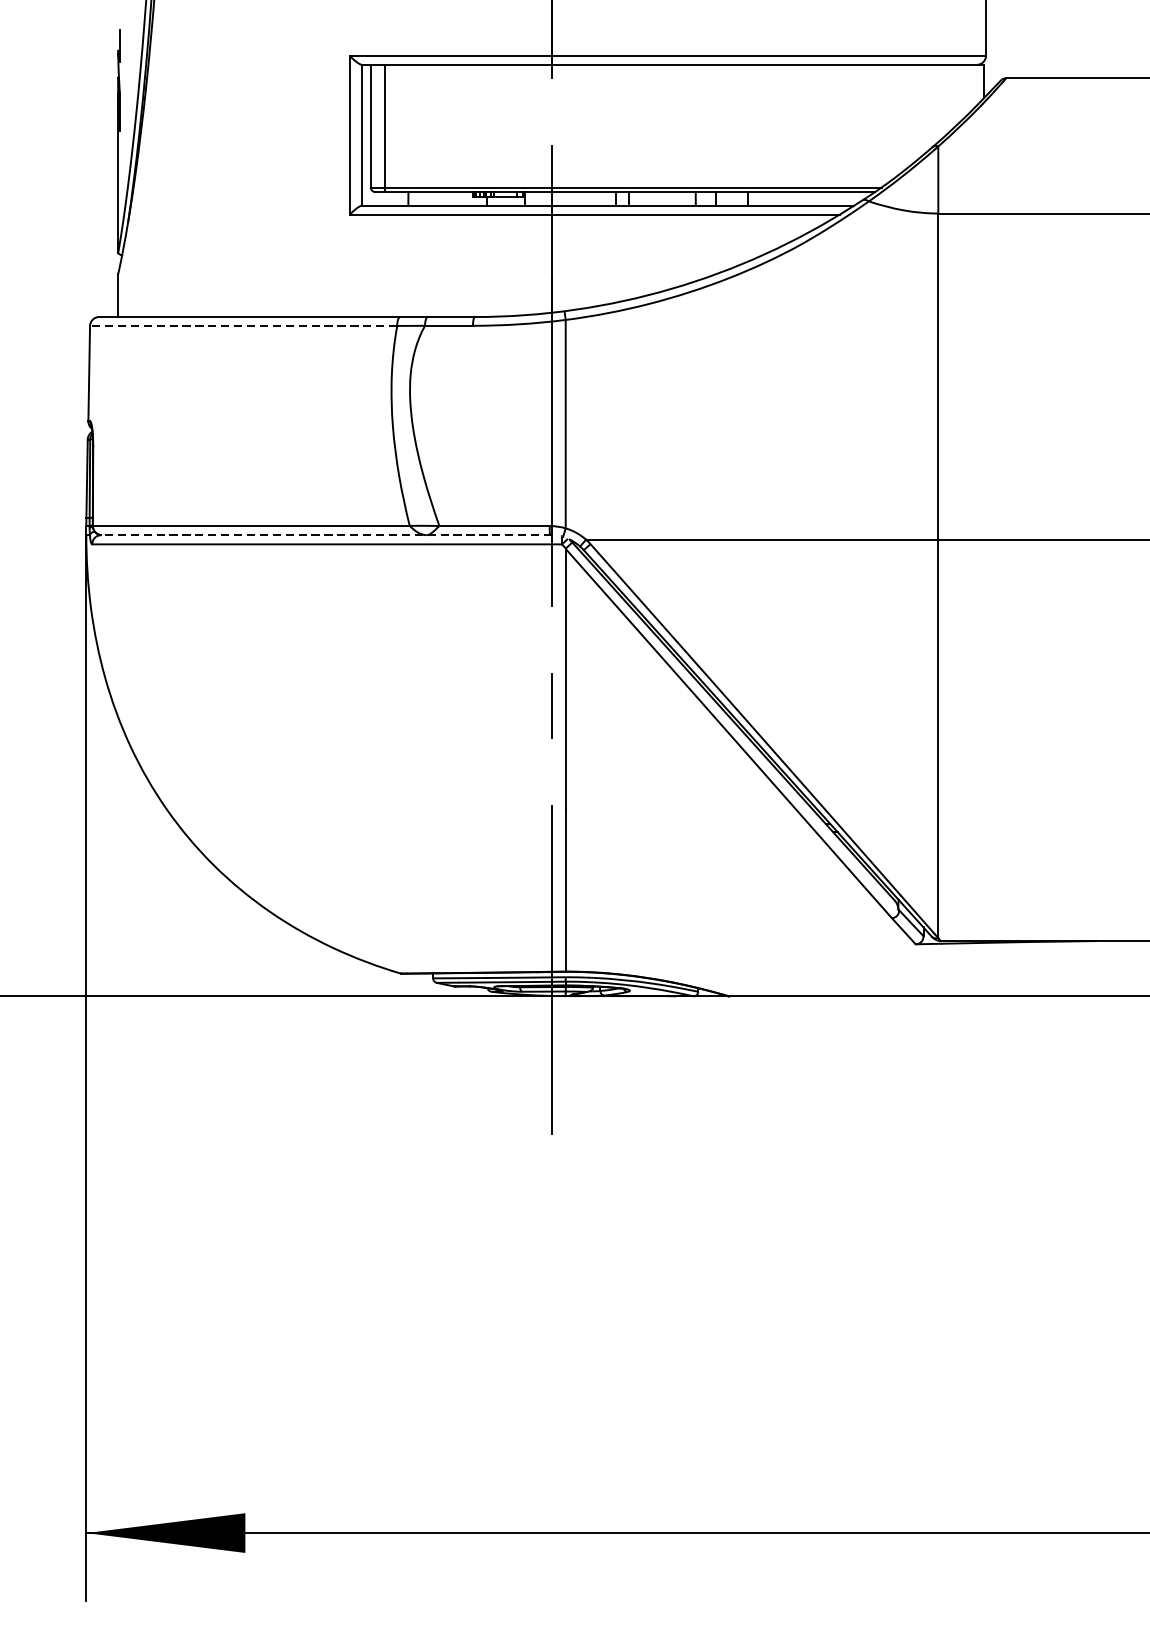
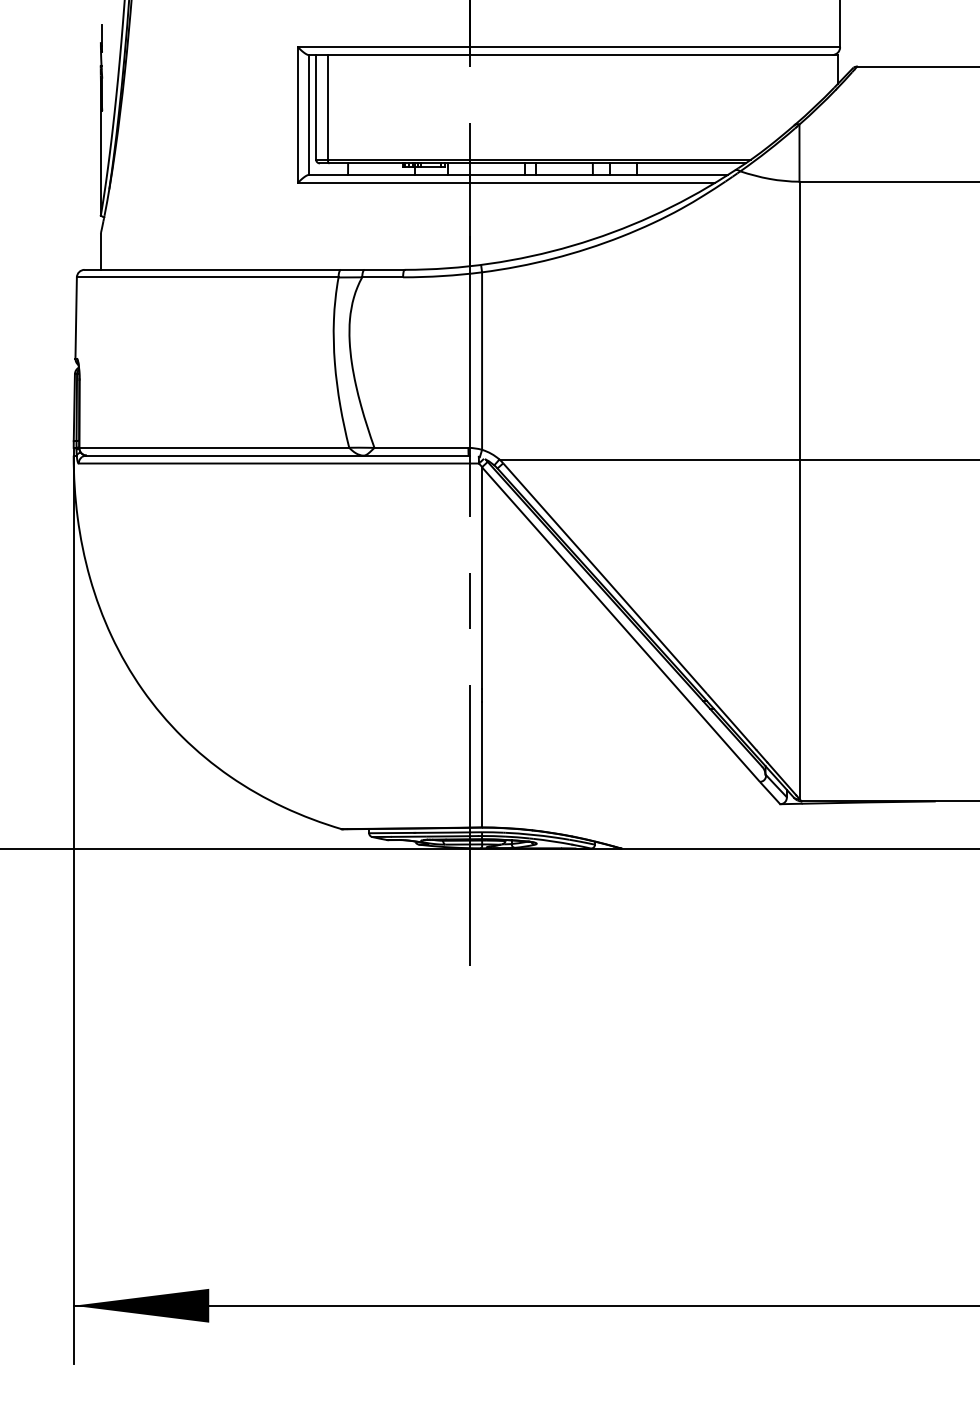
line: (243, 326) -> (207, 277), dashed -> solid
line: (325, 534) -> (277, 455), dashed -> solid

